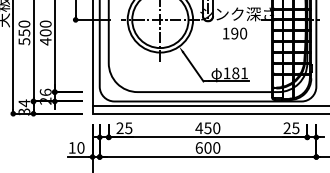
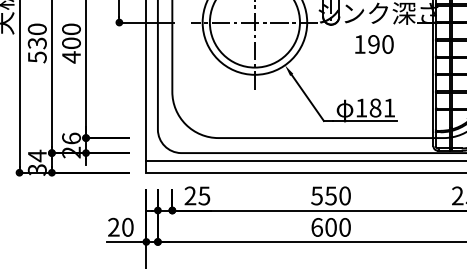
text: (23, 32) -> (35, 42), 550 -> 530
text: (199, 128) -> (317, 196), 450 -> 550
text: (71, 147) -> (112, 226), 10 -> 20

